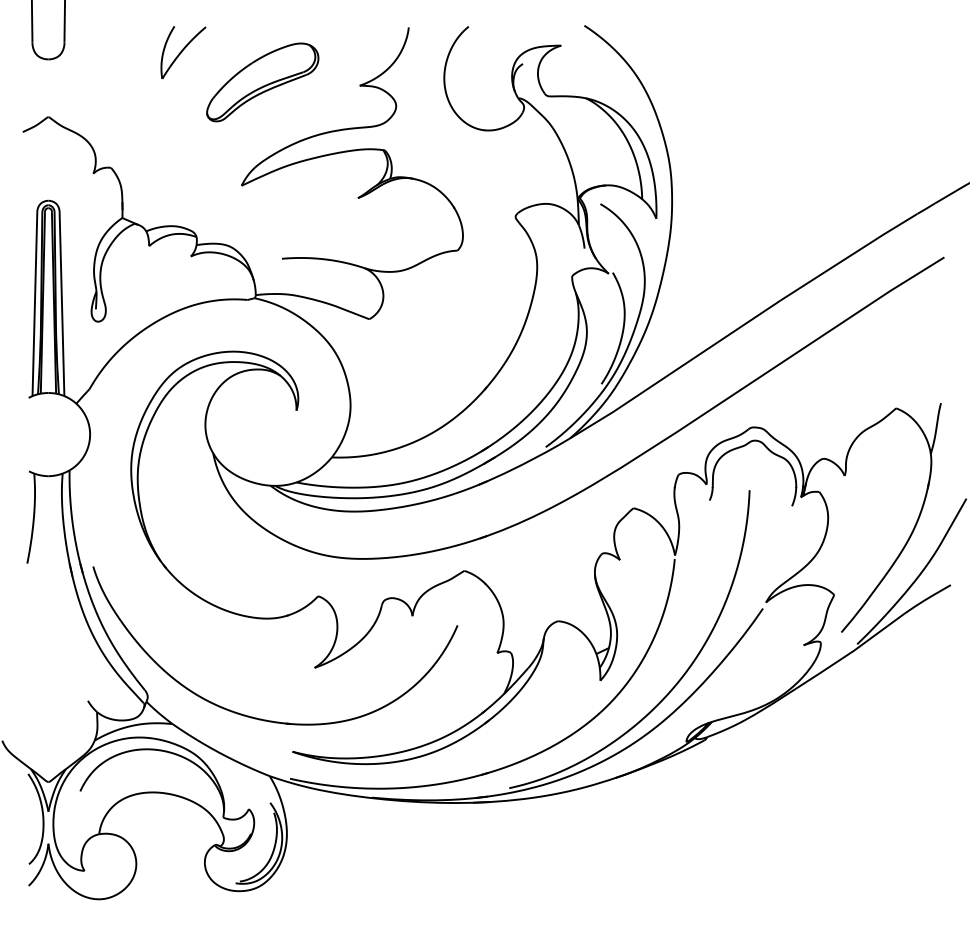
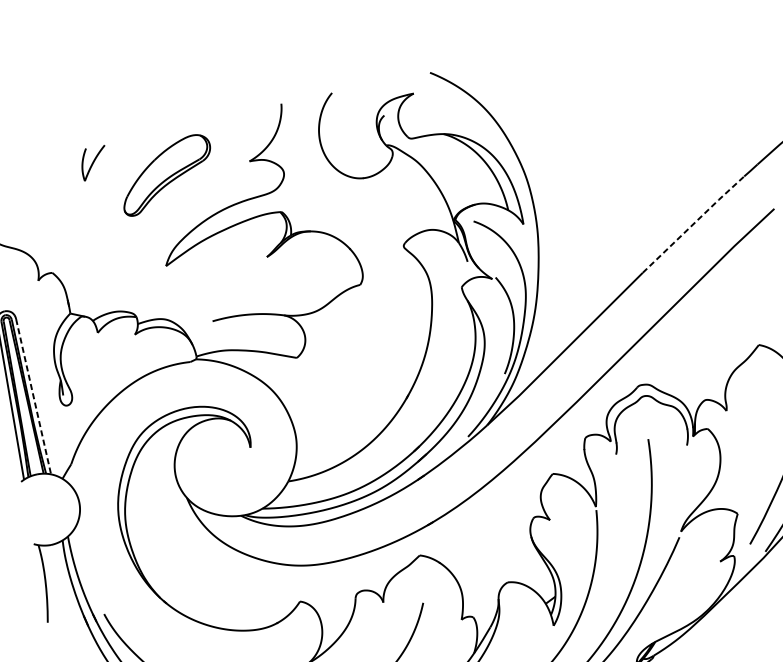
part: (183, 52) -> (94, 162), size x0.7
line: (849, 256) -> (693, 224), solid -> dashed
line: (62, 304) -> (34, 396), solid -> dashed

